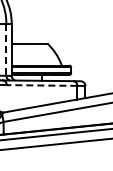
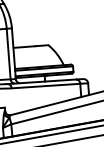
line: (6, 50) -> (8, 54), dashed -> solid
line: (41, 85) -> (45, 86), dashed -> solid

